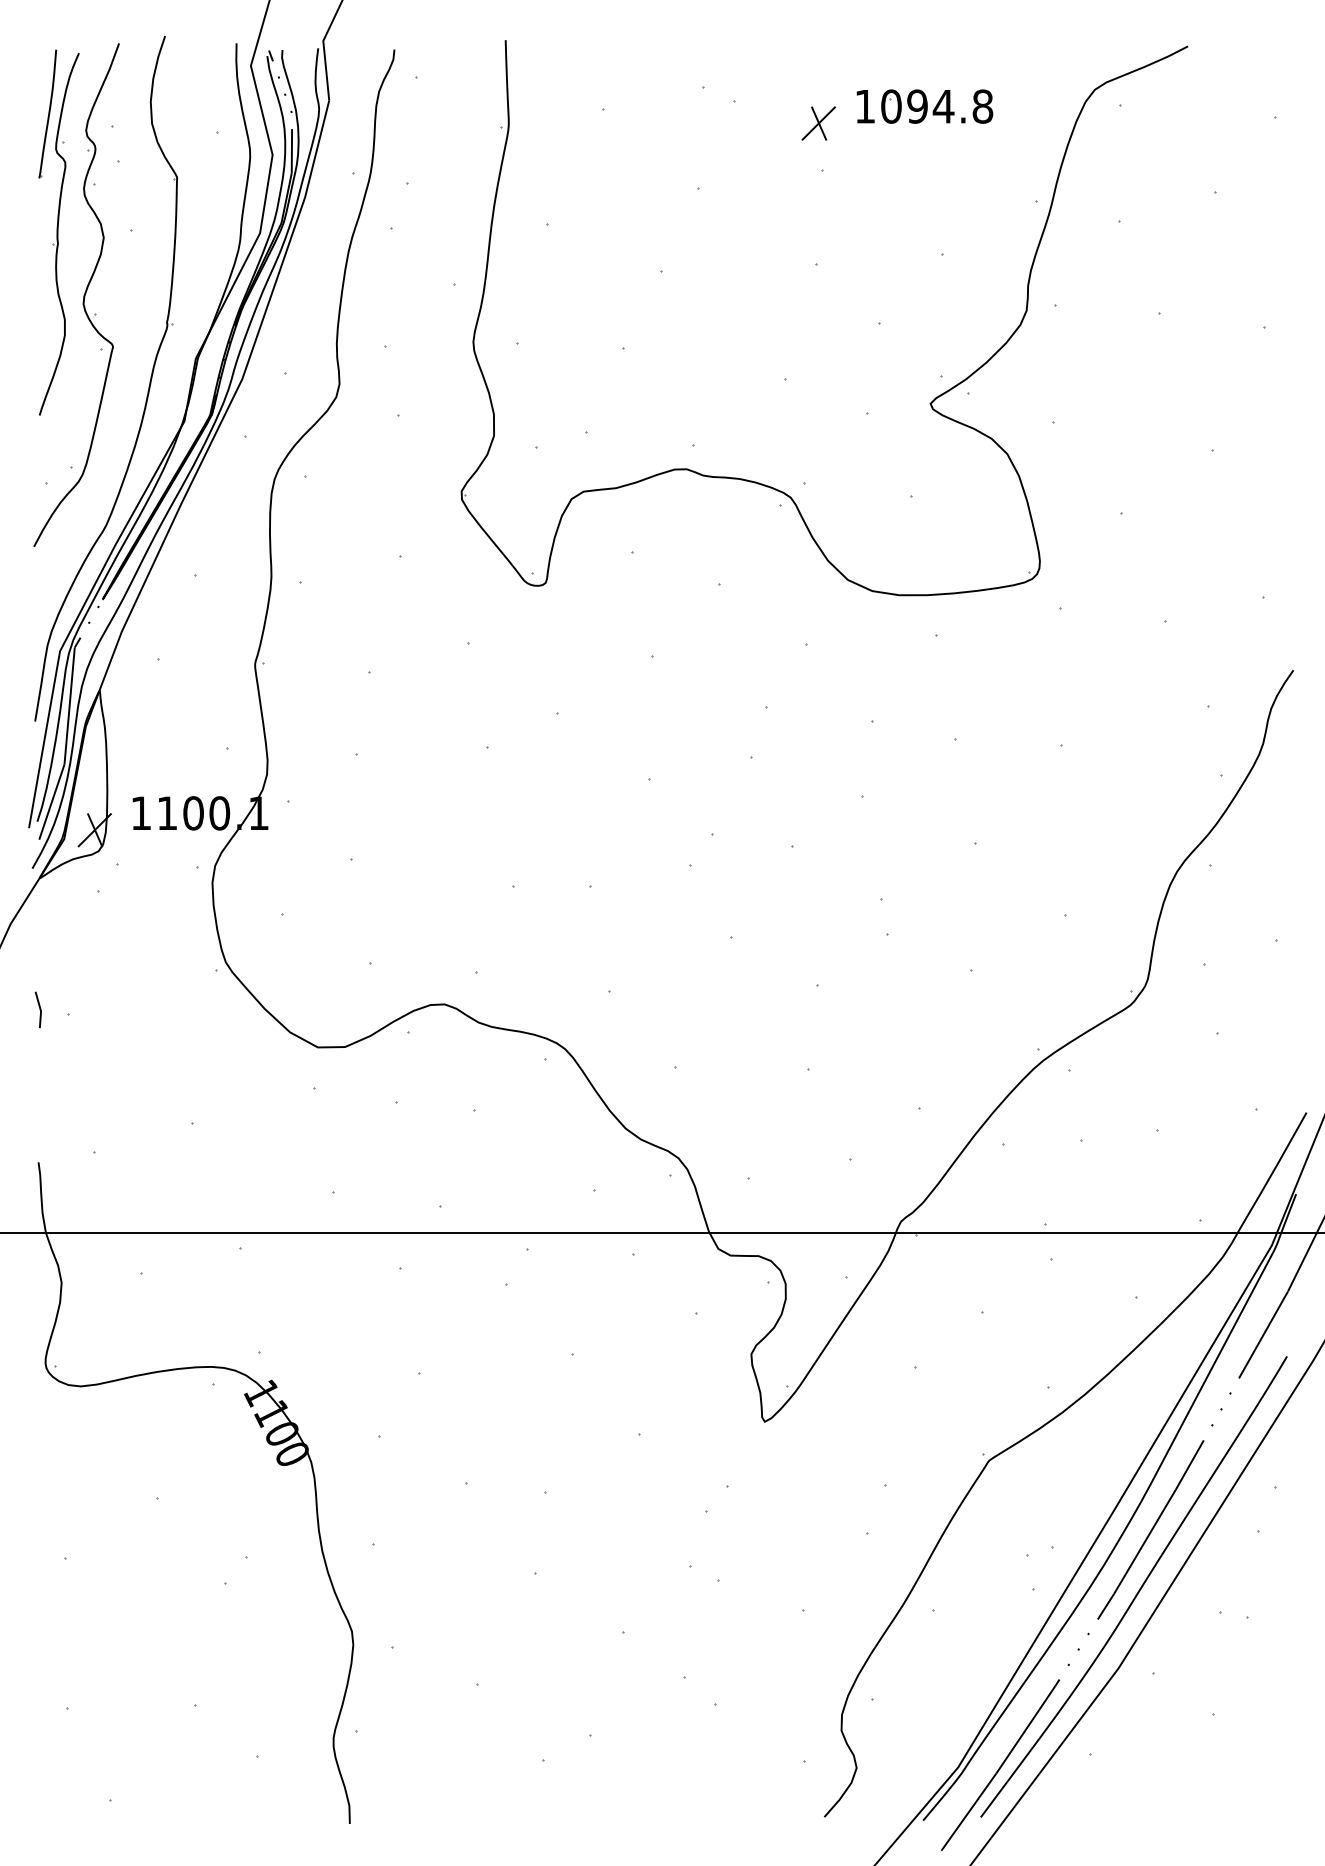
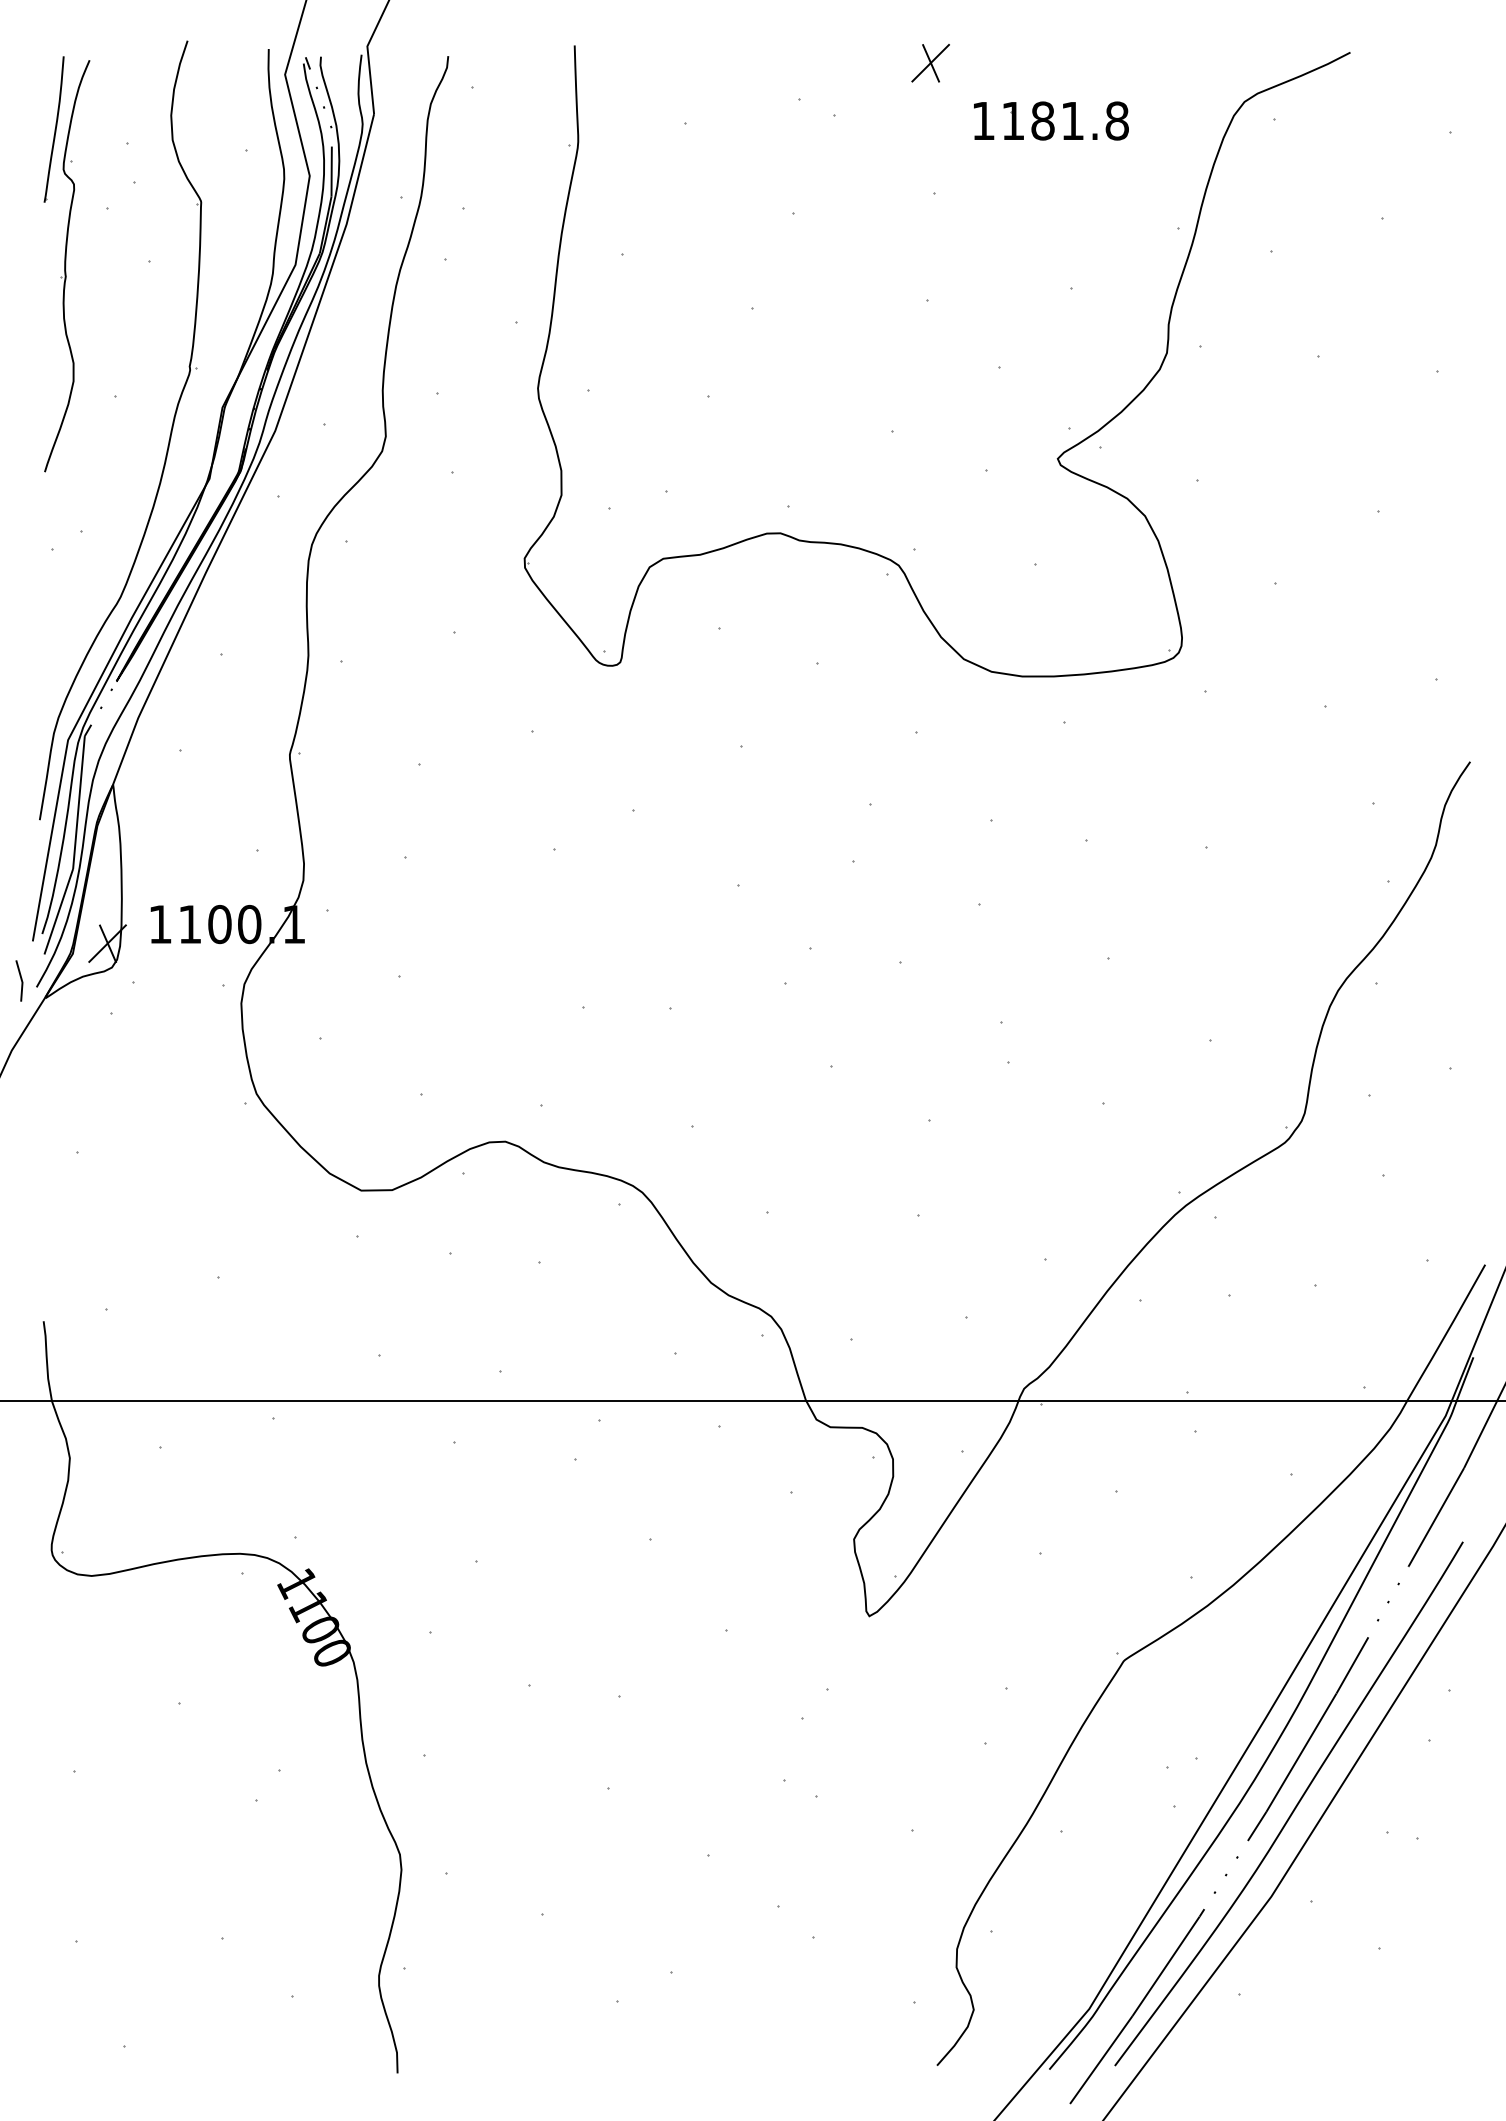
text: (917, 106) -> (1042, 120), 1094.8 -> 1181.8
part: (818, 123) -> (930, 63), moved
part: (83, 296) -> (94, 336), removed
line: (39, 1008) -> (20, 979), moved

